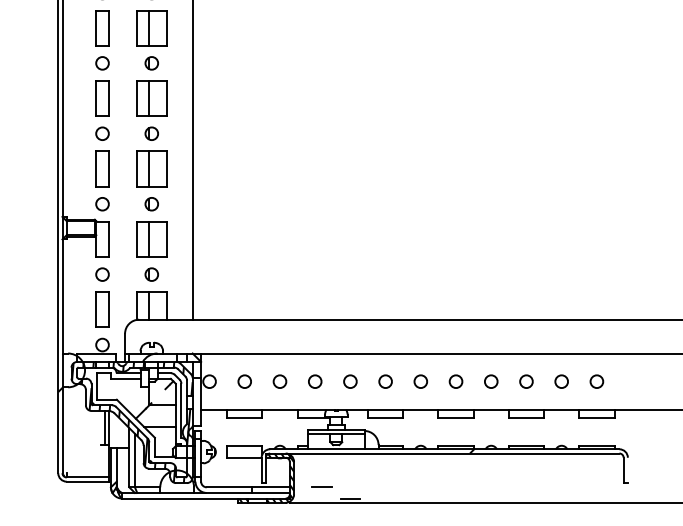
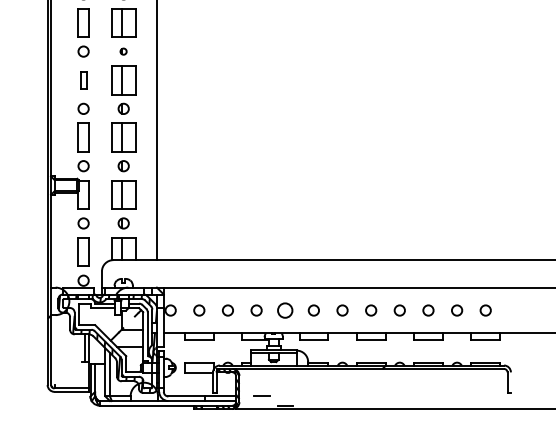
part: (151, 63) -> (123, 51), size x0.6
part: (102, 98) -> (83, 80), size x0.6
circle: (350, 381) -> (285, 310), size x1.4

